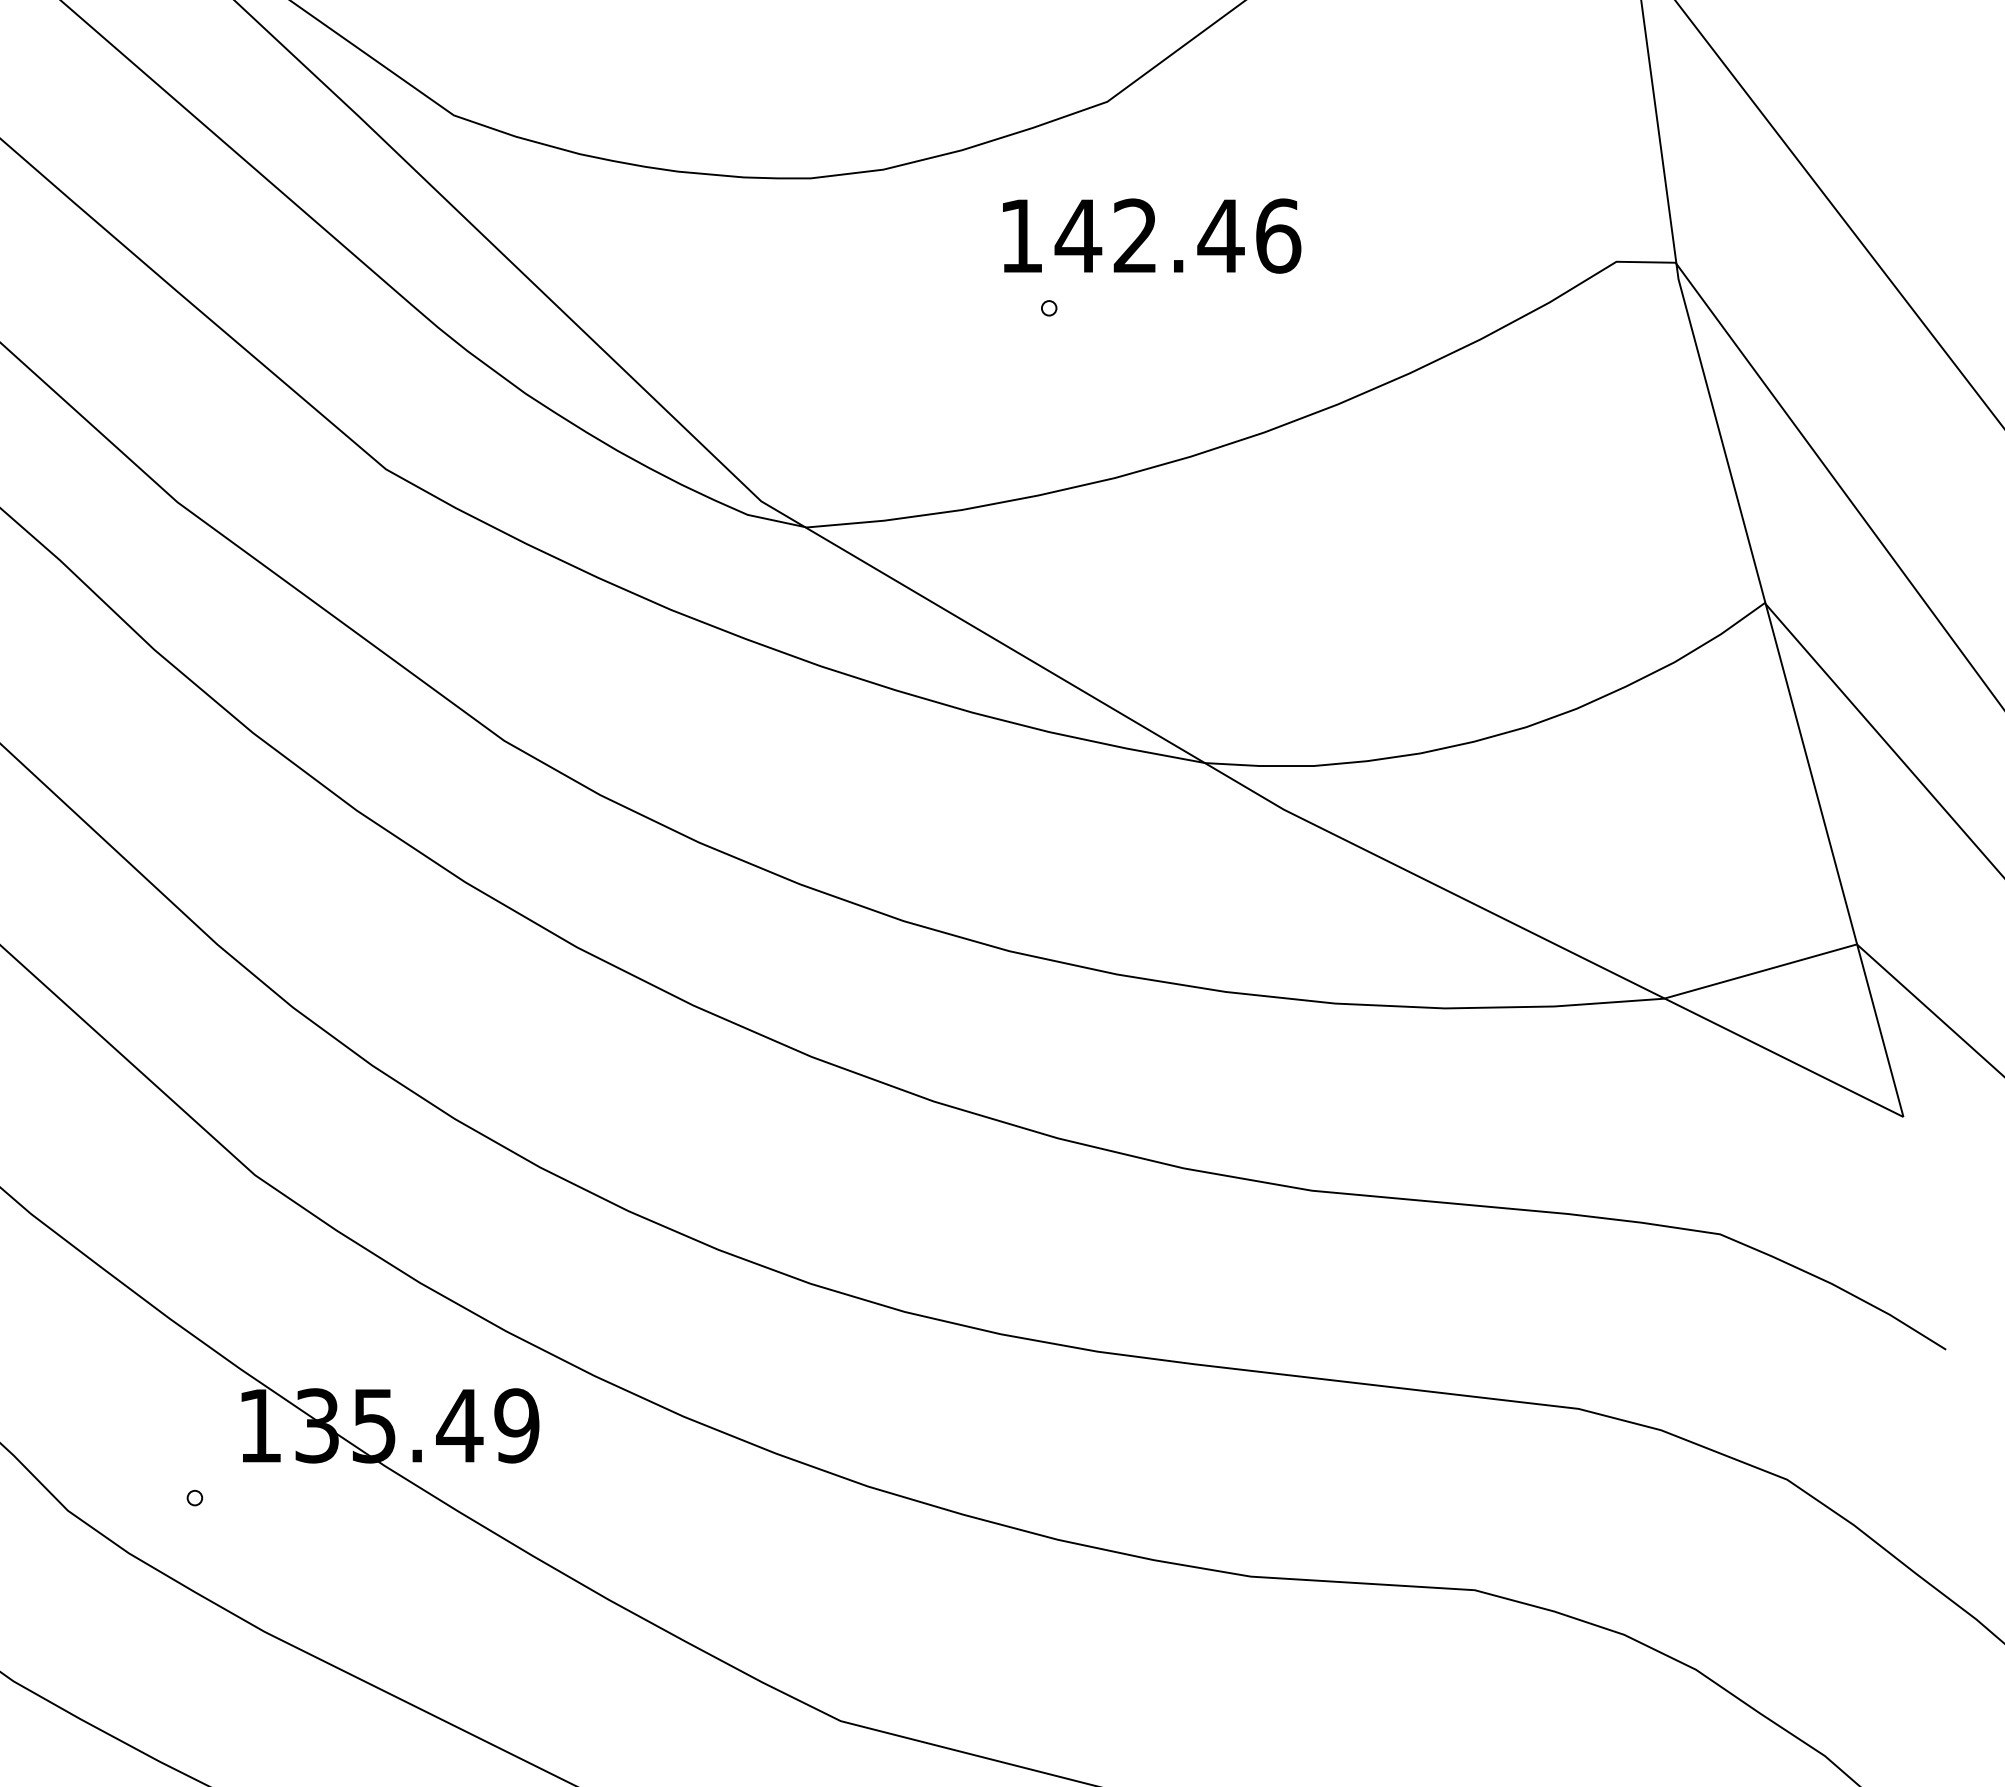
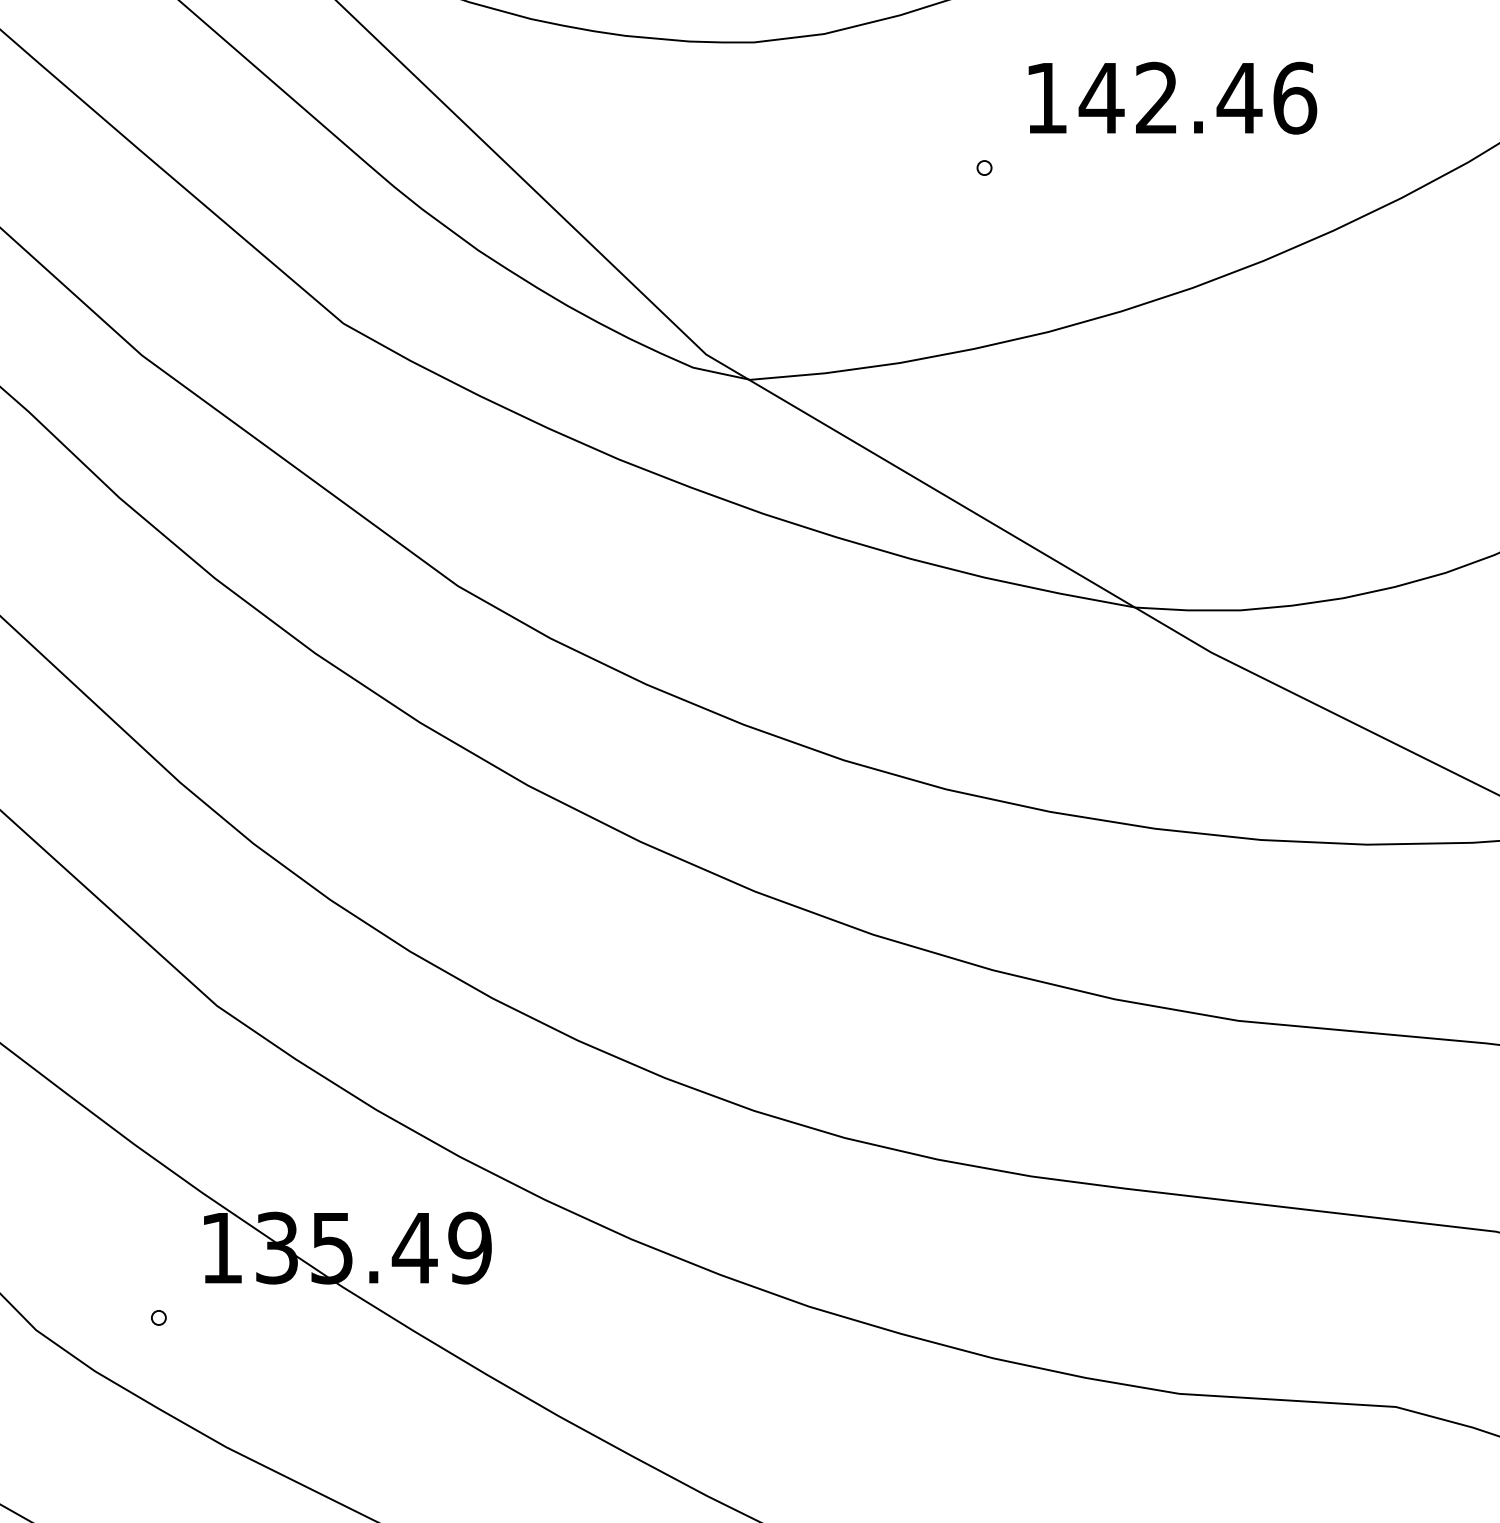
text: (1152, 235) -> (1173, 97), moved

